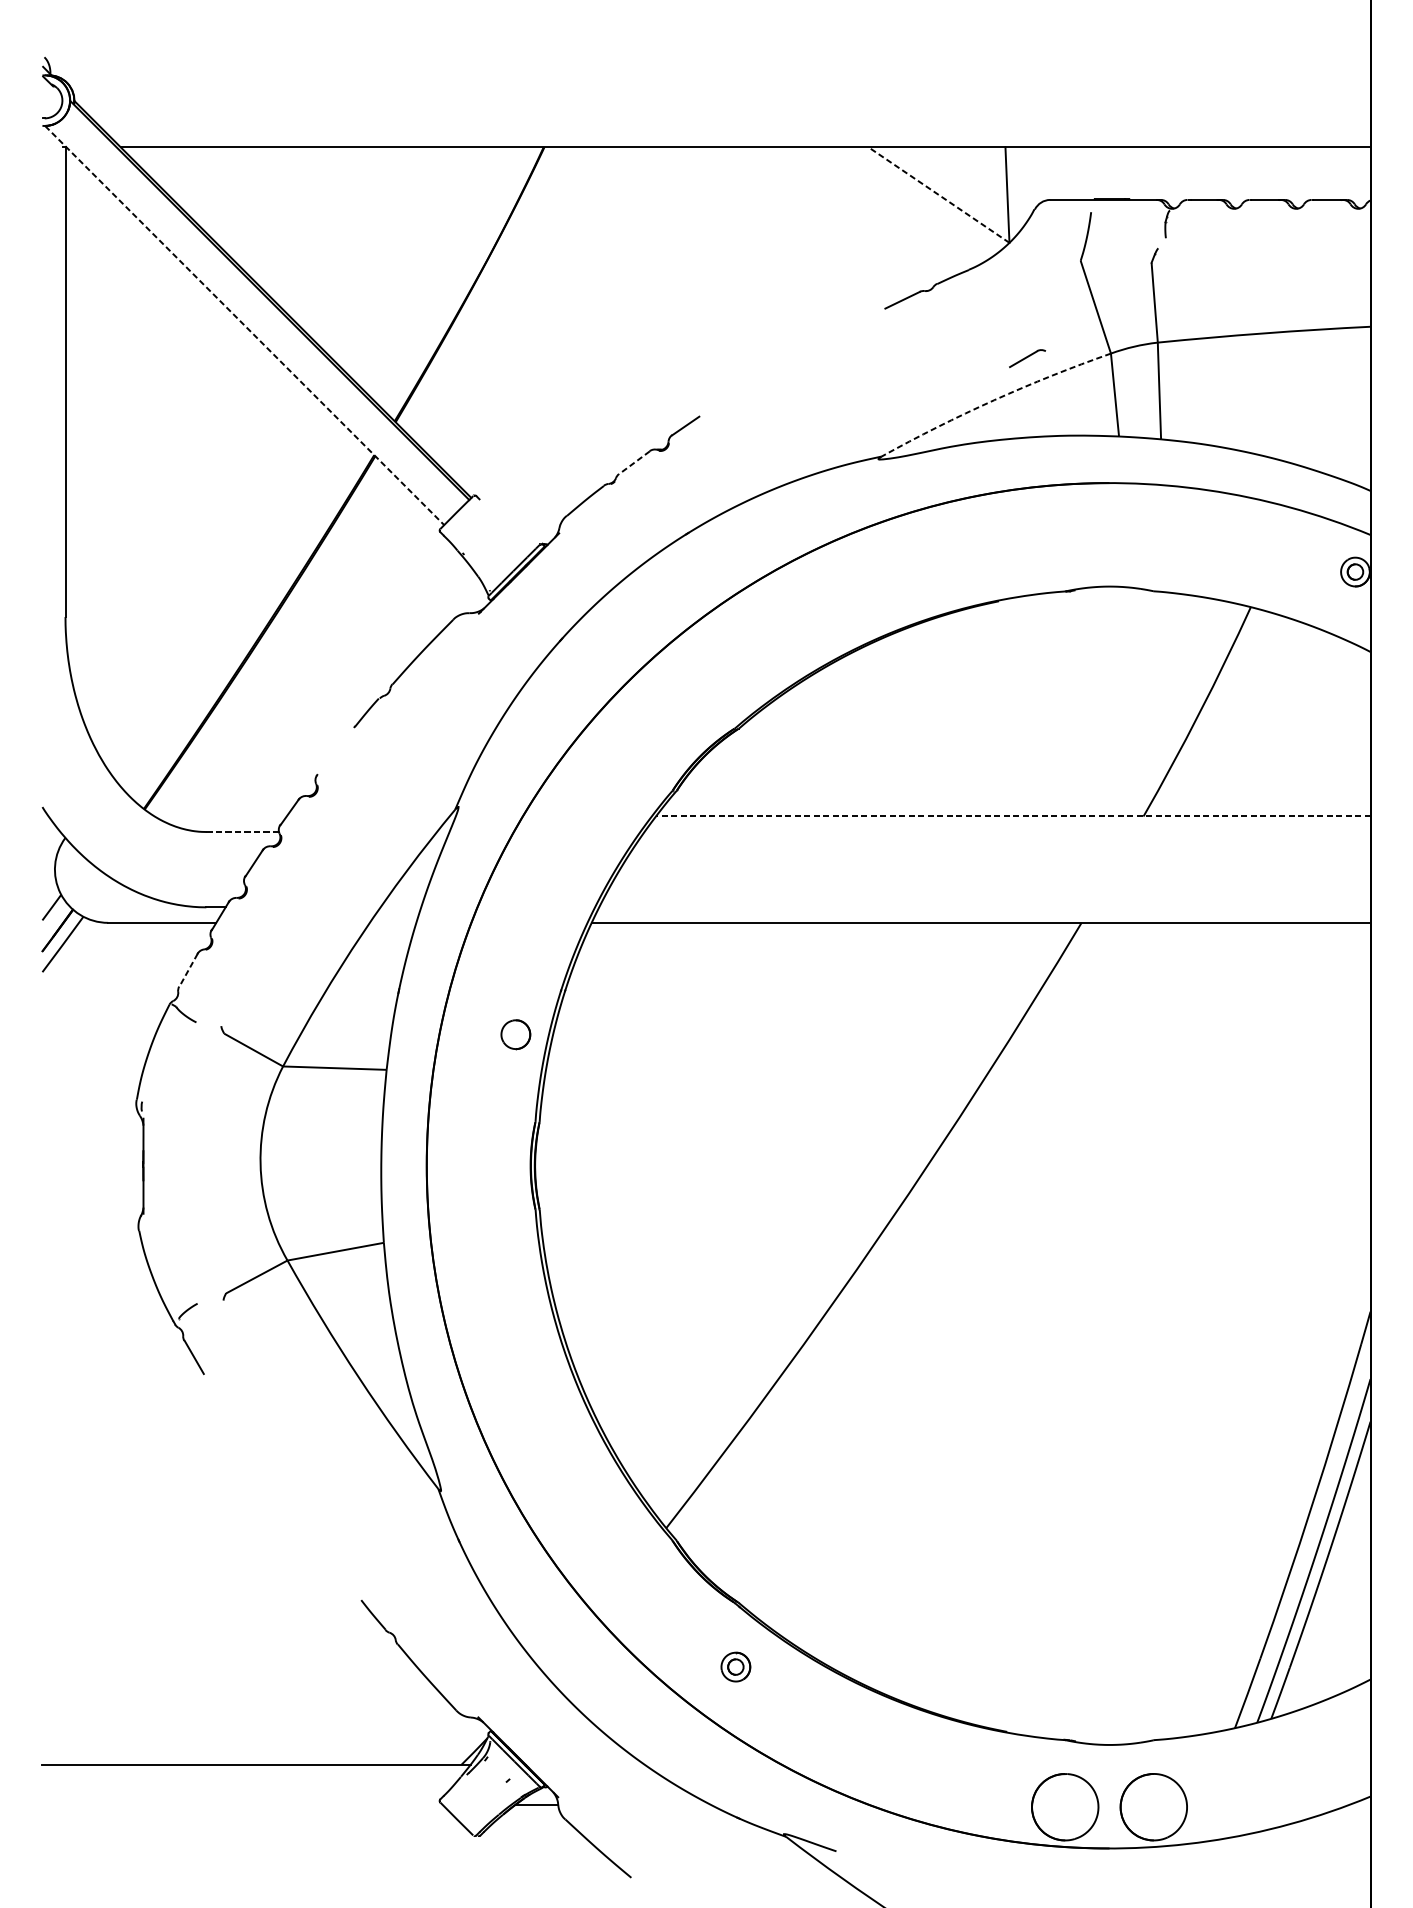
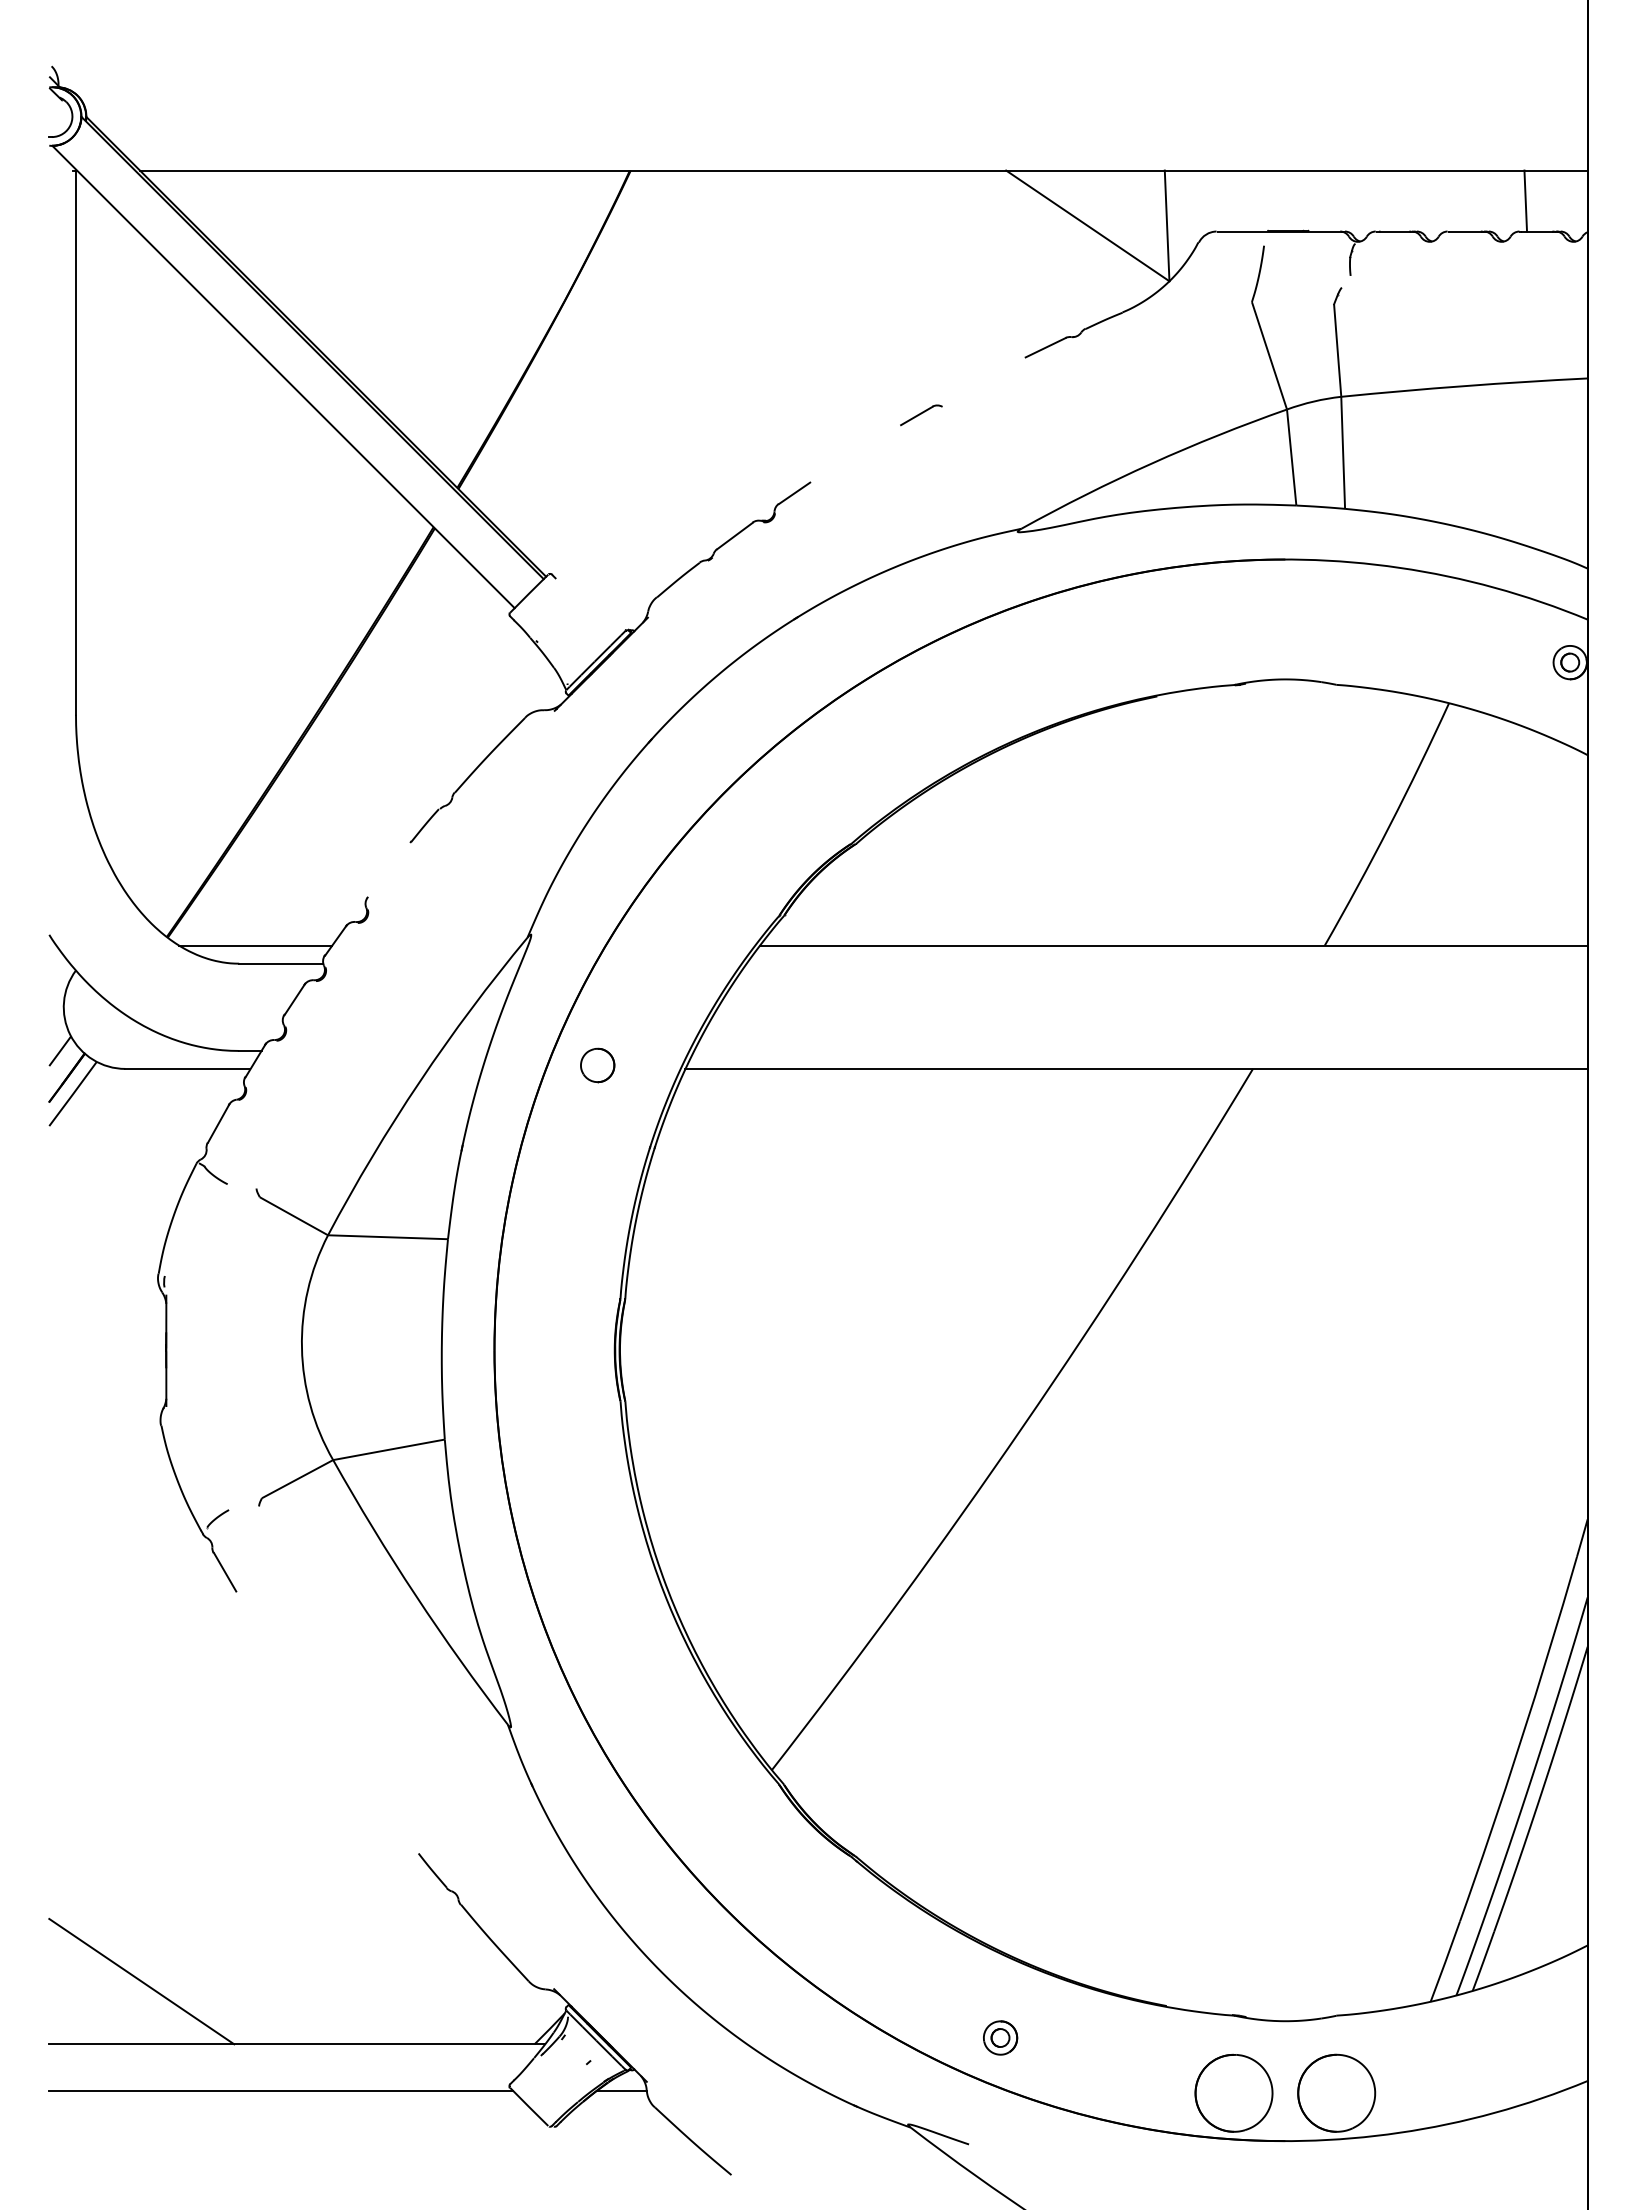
line: (1316, 173) -> (1525, 200), added
line: (938, 194) -> (1087, 225), dashed -> solid
line: (244, 325) -> (283, 377), dashed -> solid
part: (1027, 358) -> (921, 415), moved
arc: (993, 400) -> (1151, 463), dashed -> solid
line: (633, 463) -> (734, 536), dashed -> solid
line: (220, 816) -> (255, 945), added
line: (1012, 816) -> (1173, 945), dashed -> solid
line: (242, 831) -> (280, 963), dashed -> solid
line: (188, 969) -> (218, 1123), dashed -> solid
part: (515, 1034) -> (597, 1065), moved
part: (735, 1666) -> (1000, 2037), moved
line: (122, 1710) -> (141, 1981), added
line: (242, 1804) -> (280, 2090), added

